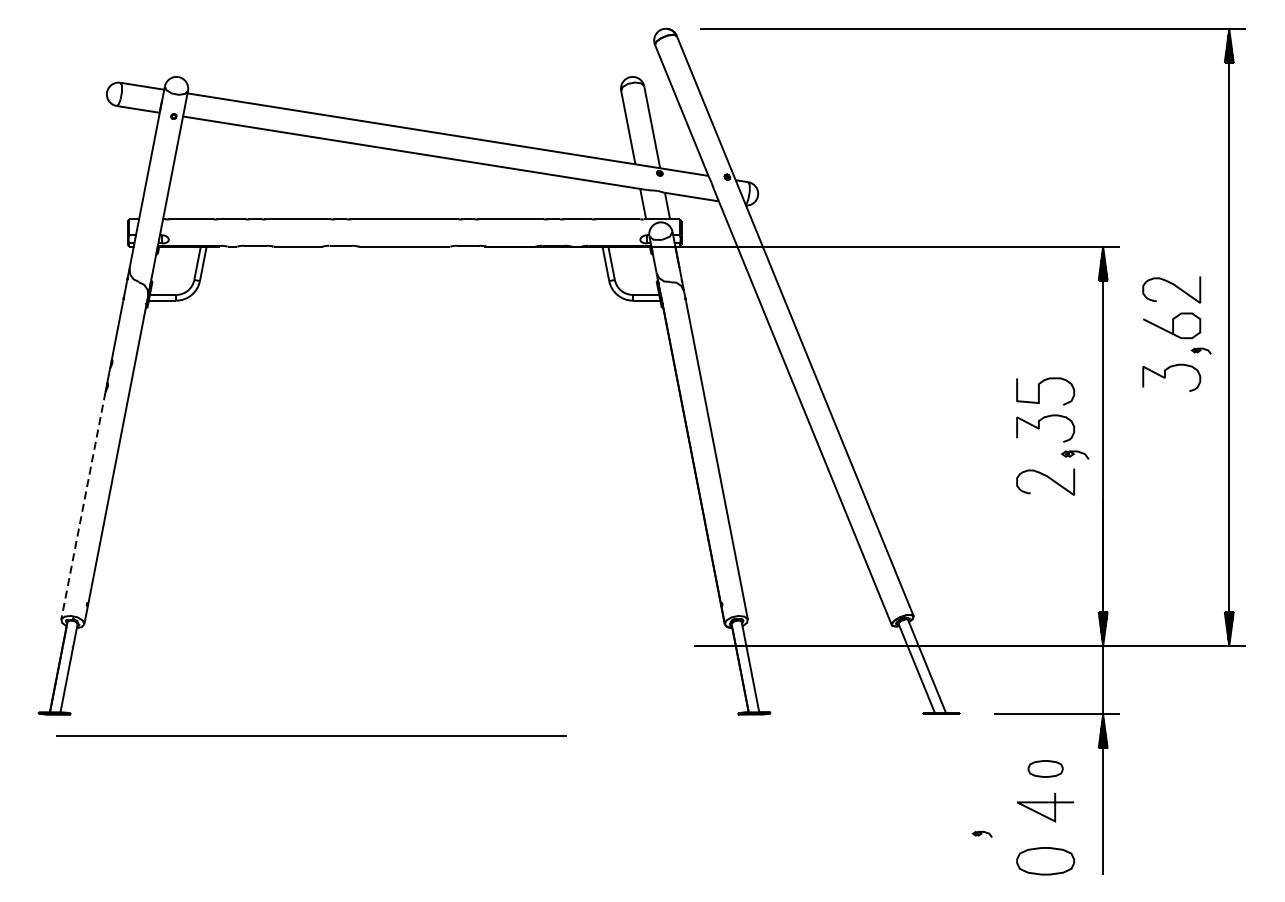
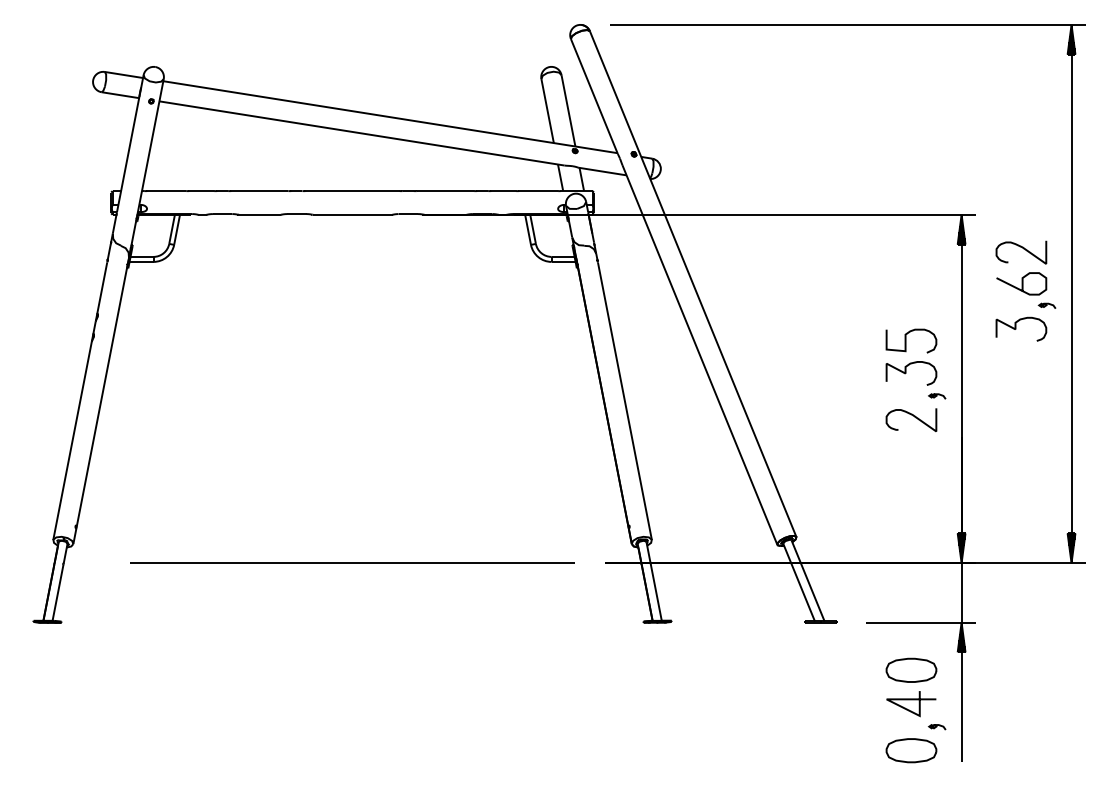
part: (1075, 455) -> (937, 396), size x0.71
line: (83, 506) -> (72, 441), dashed -> solid
line: (311, 734) -> (352, 562), moved
part: (1045, 768) -> (911, 669), size x1.67
part: (981, 834) -> (936, 727), moved

